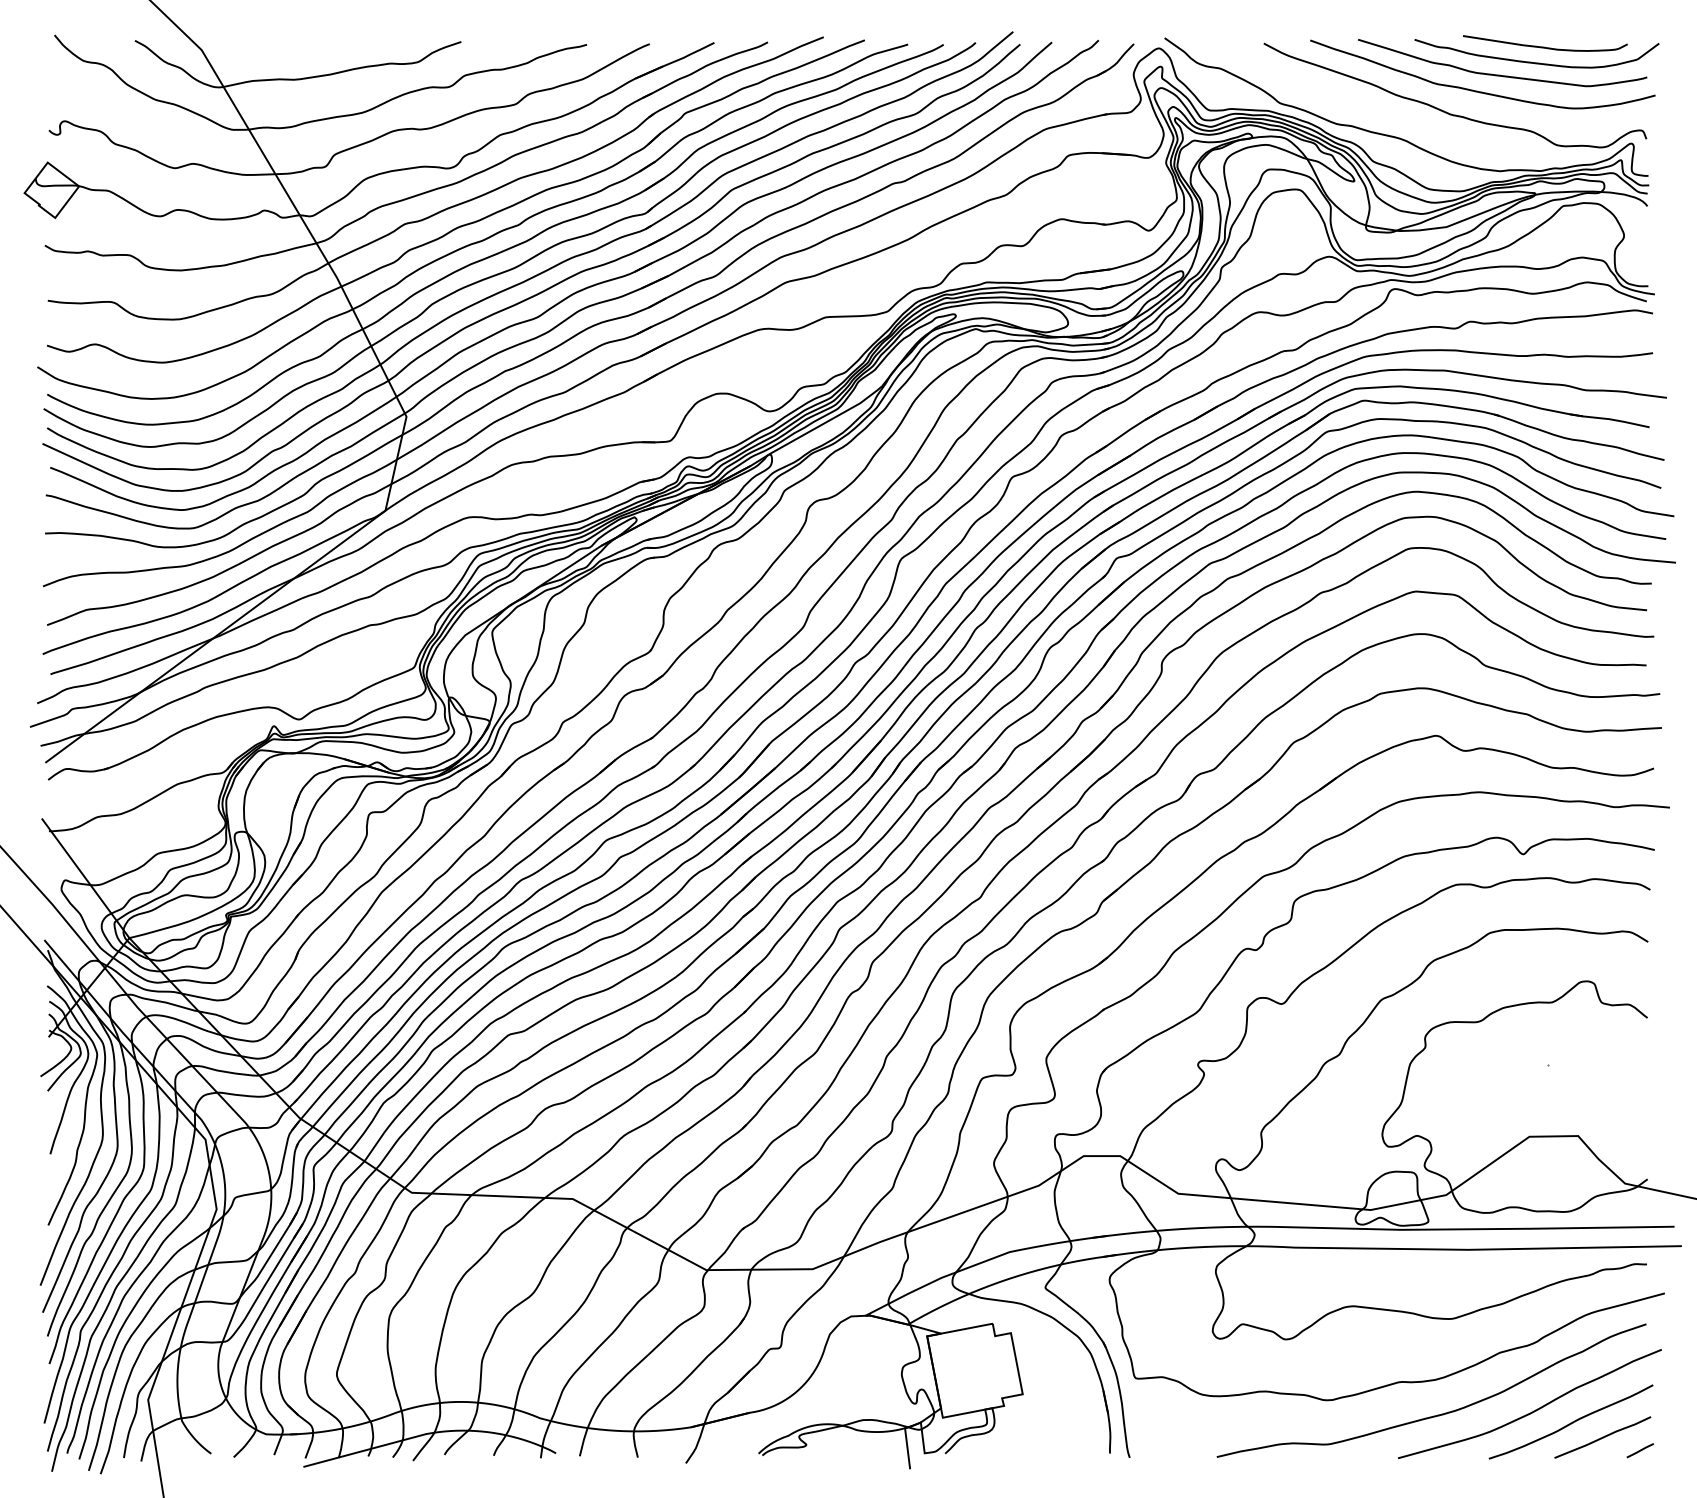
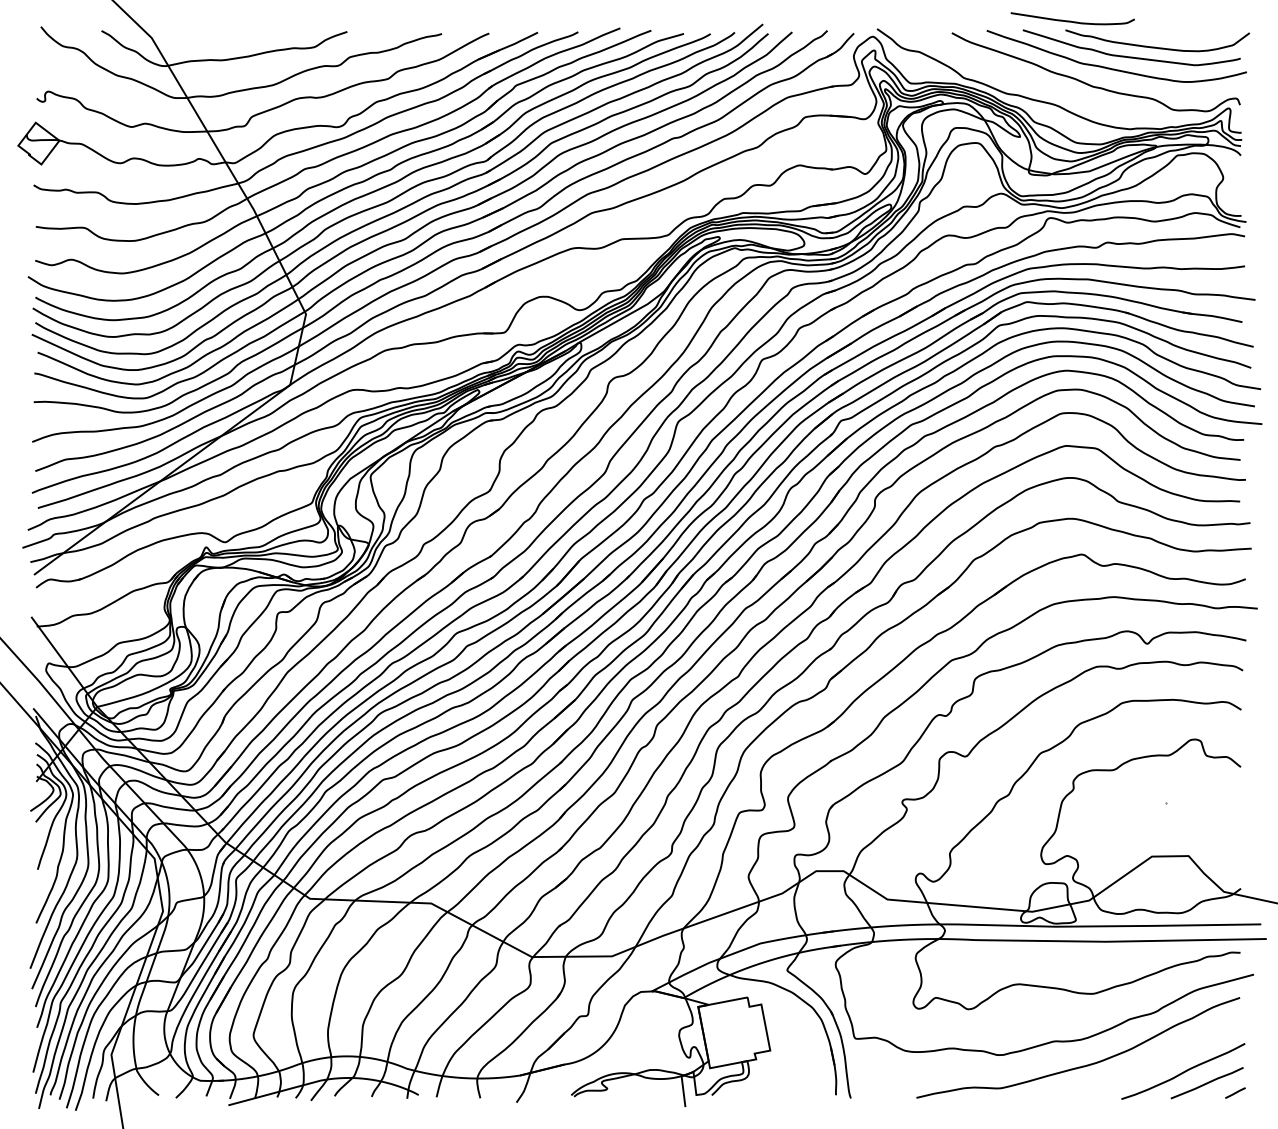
curve: (1544, 46) -> (1072, 20), moved
curve: (1533, 1410) -> (1155, 1062), removed

